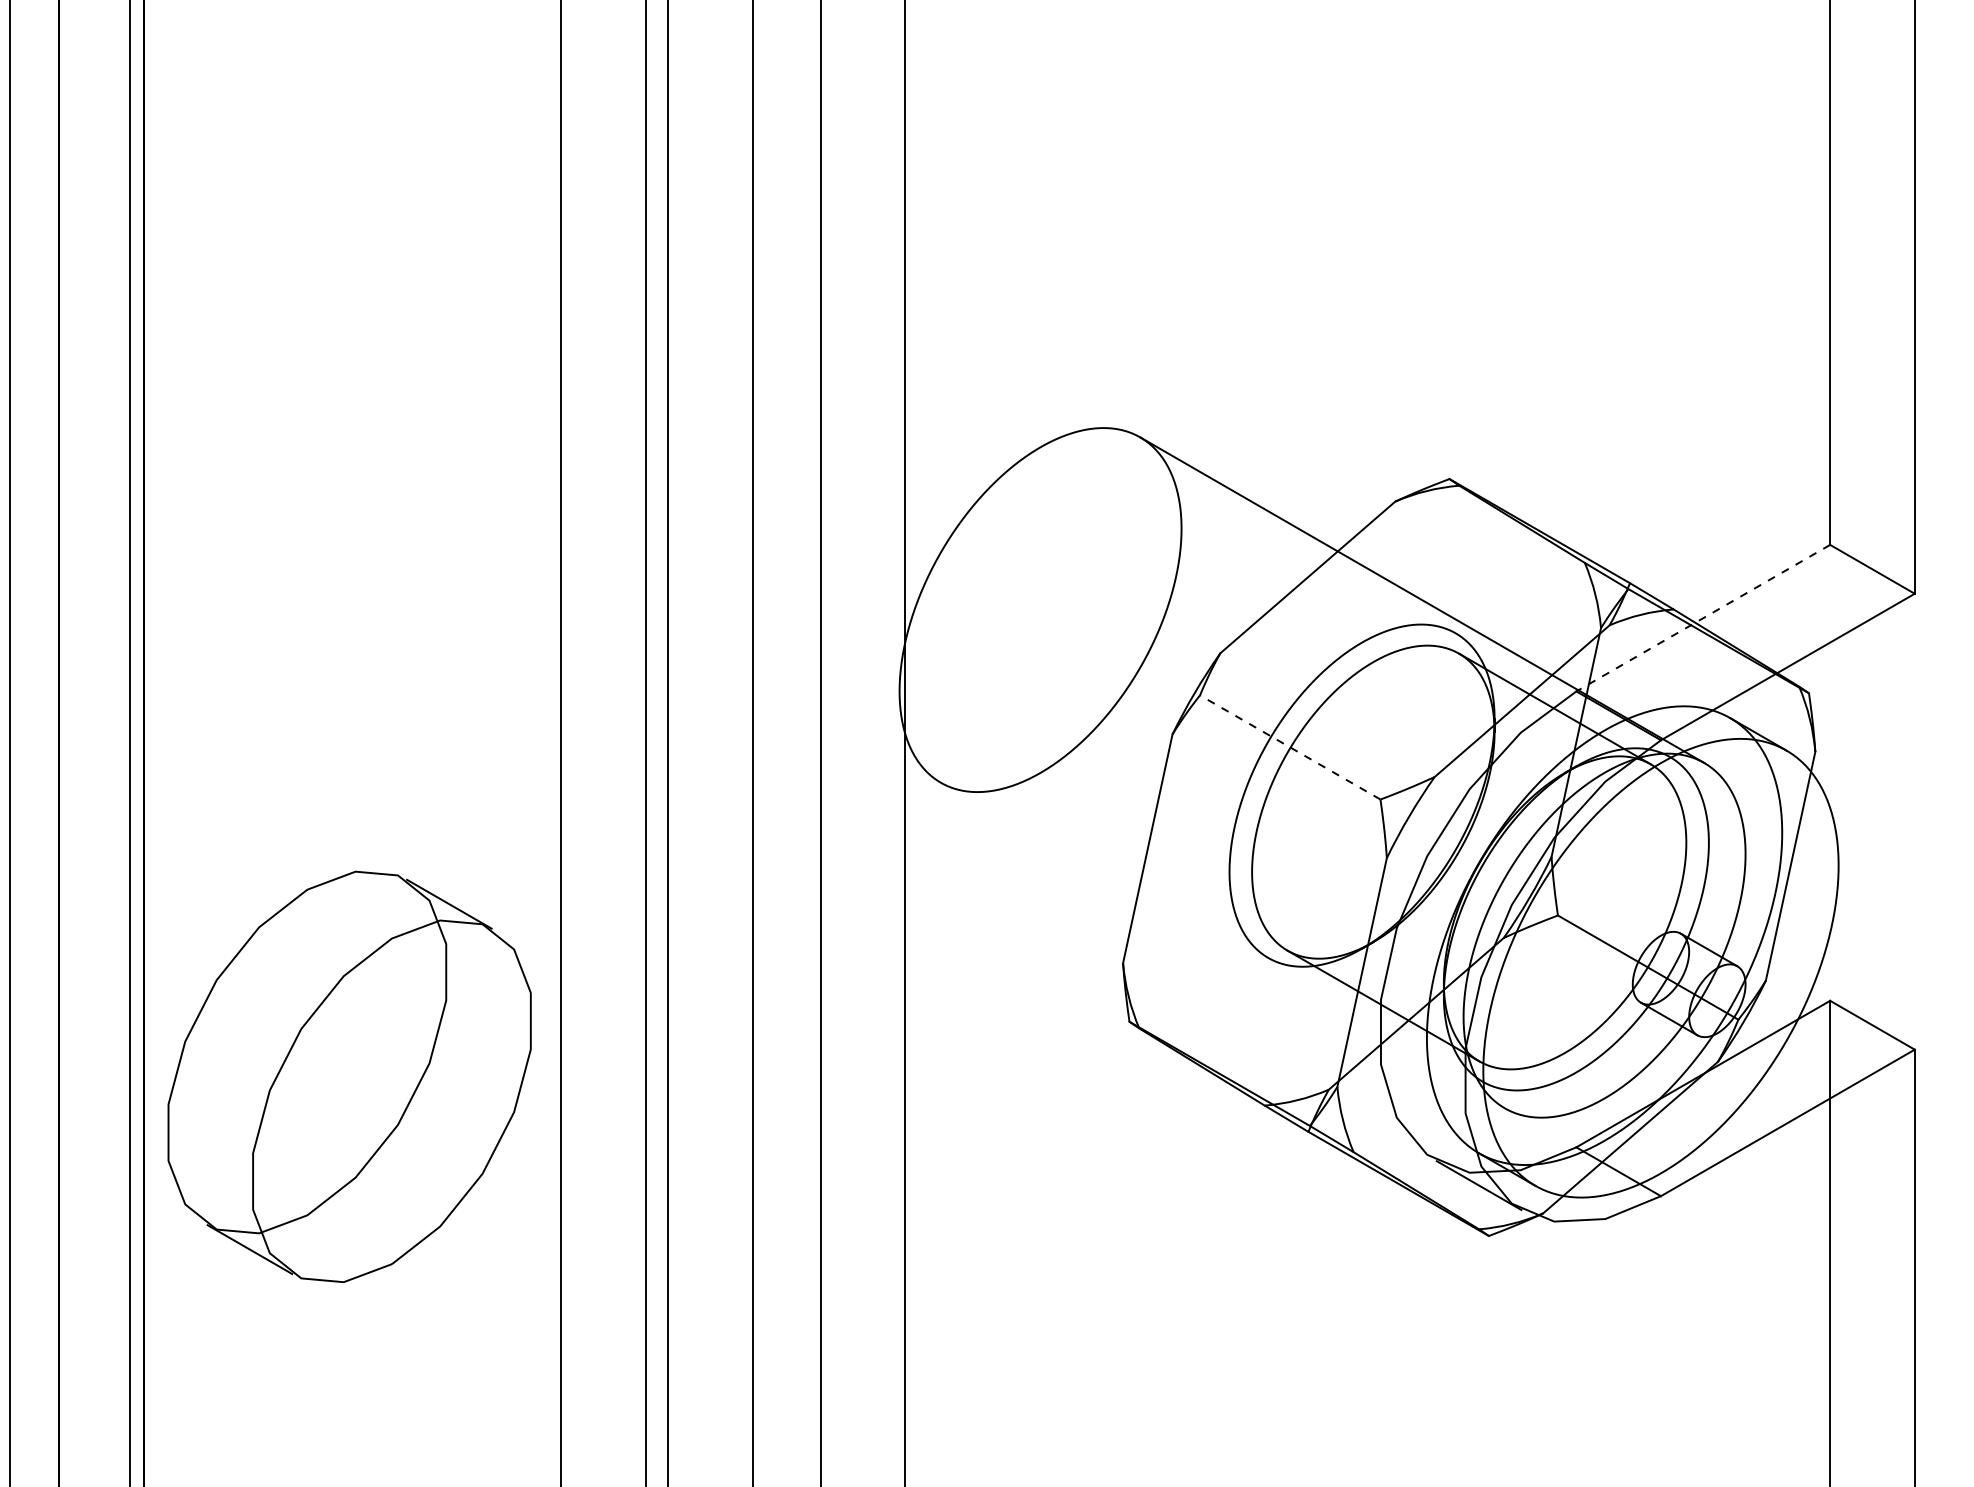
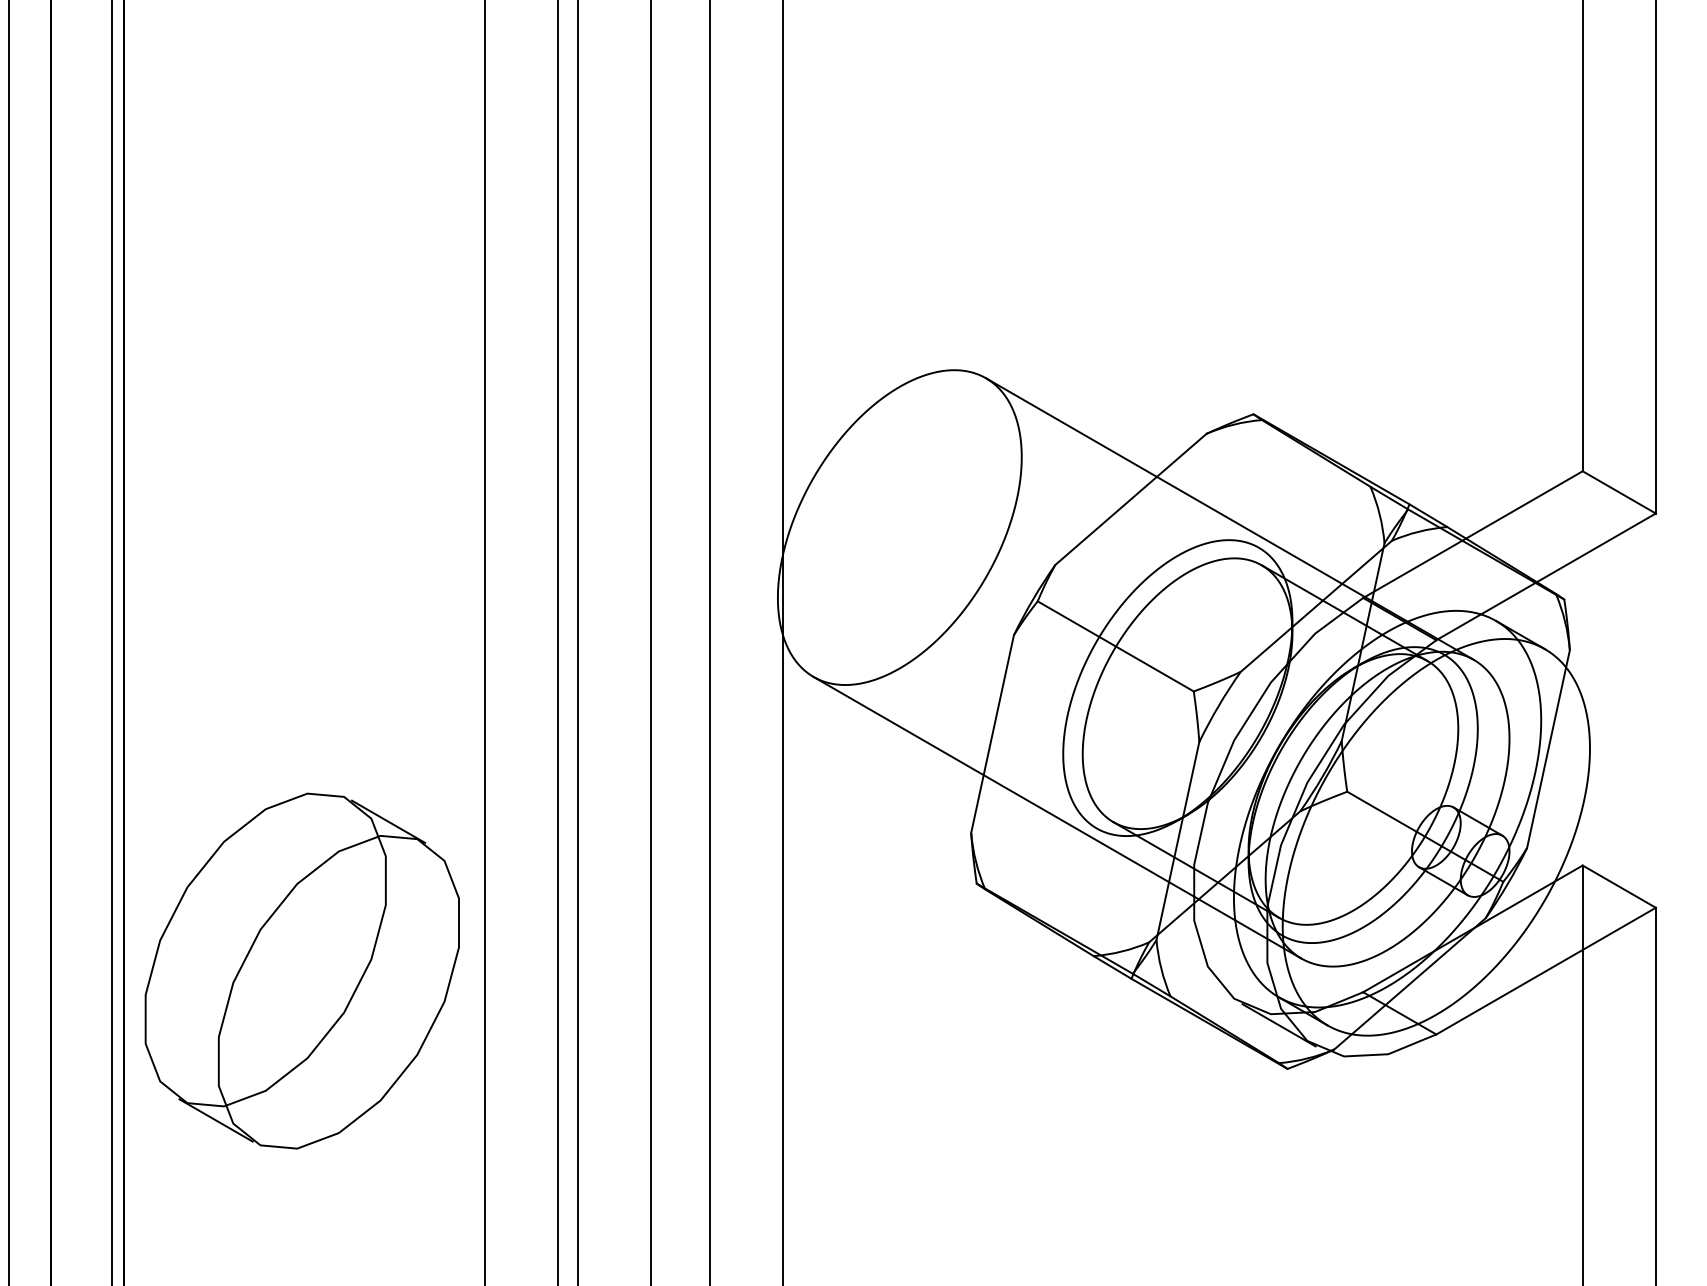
line: (1703, 618) -> (1473, 534), dashed -> solid
line: (1289, 747) -> (1115, 646), dashed -> solid
line: (1222, 945) -> (1057, 817), added
part: (349, 1076) -> (302, 970), moved

